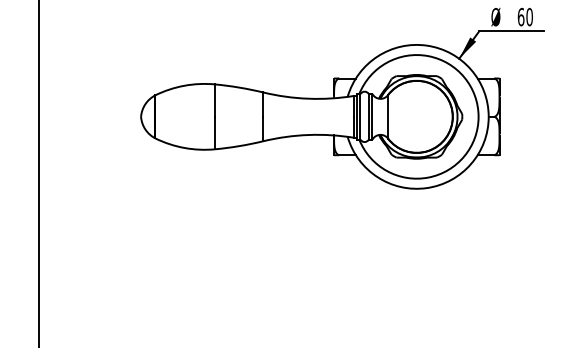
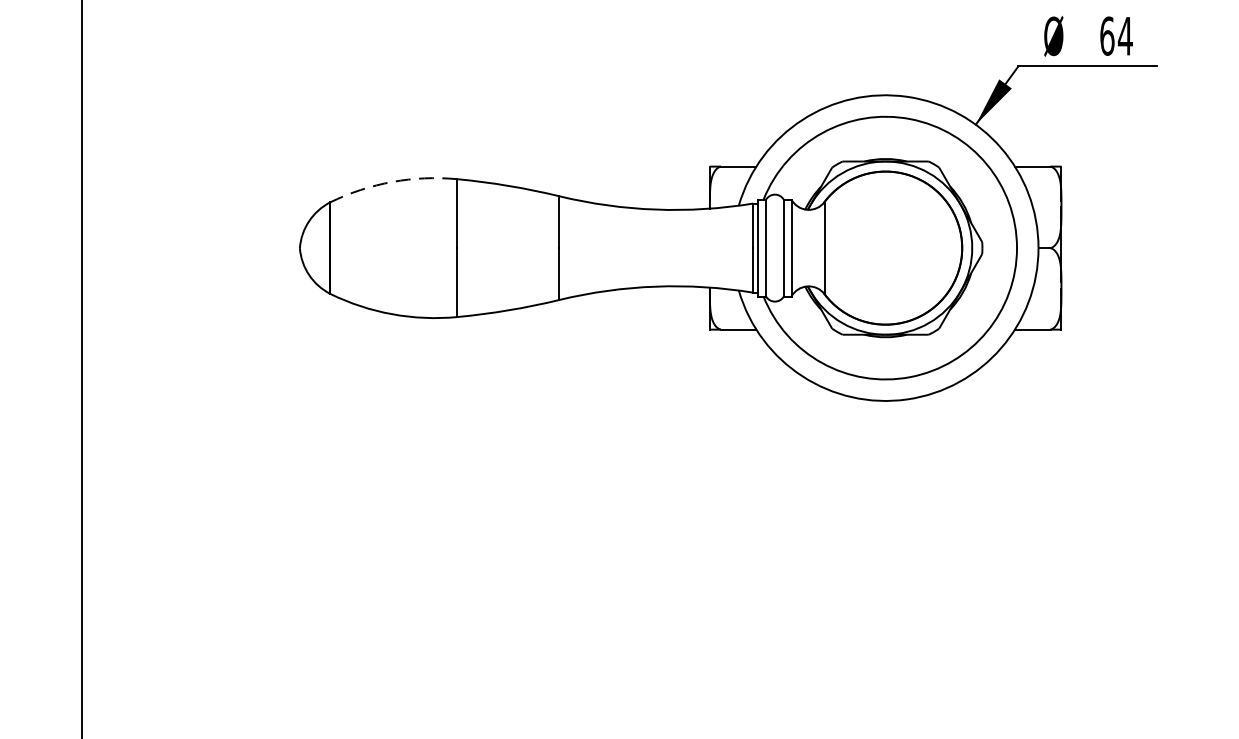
text: (529, 16) -> (1125, 34), 60 -> 64
arc: (184, 85) -> (392, 181), solid -> dashed

